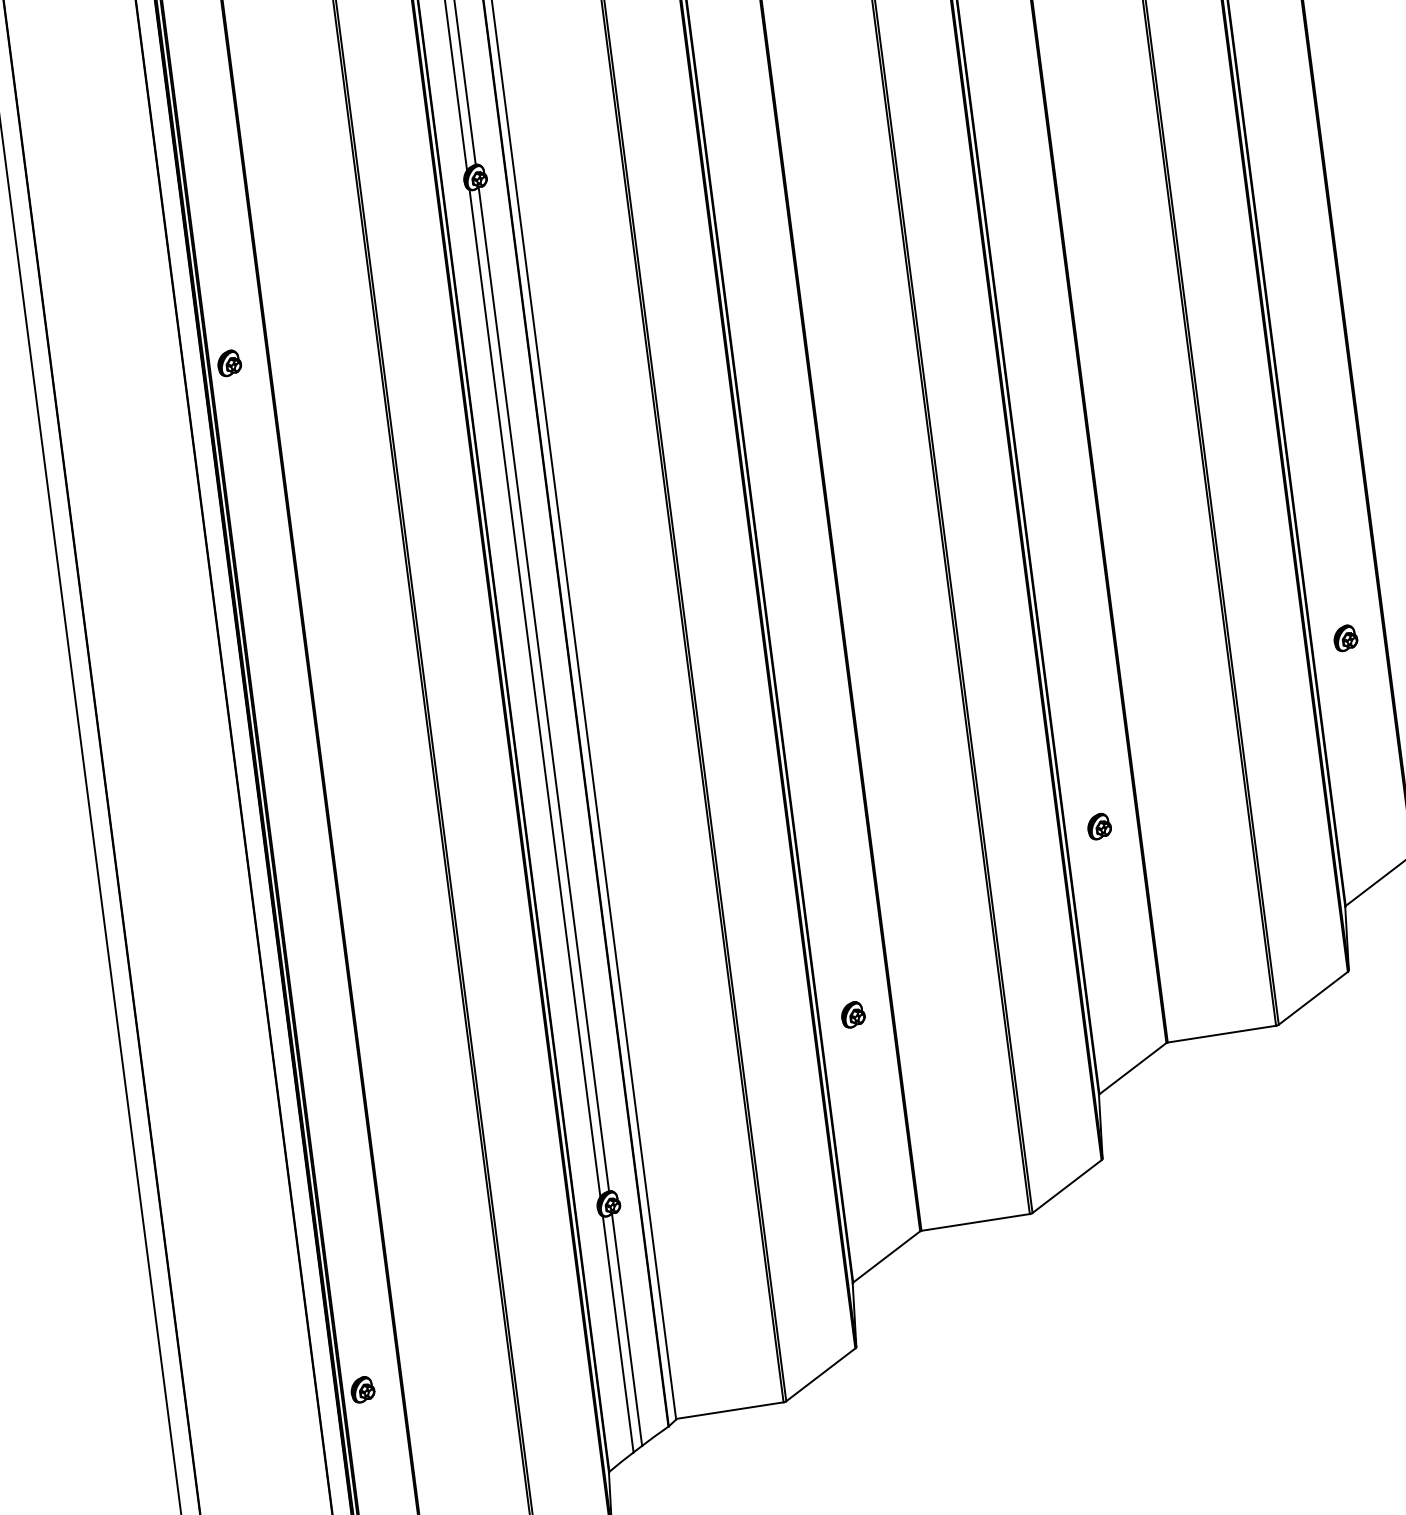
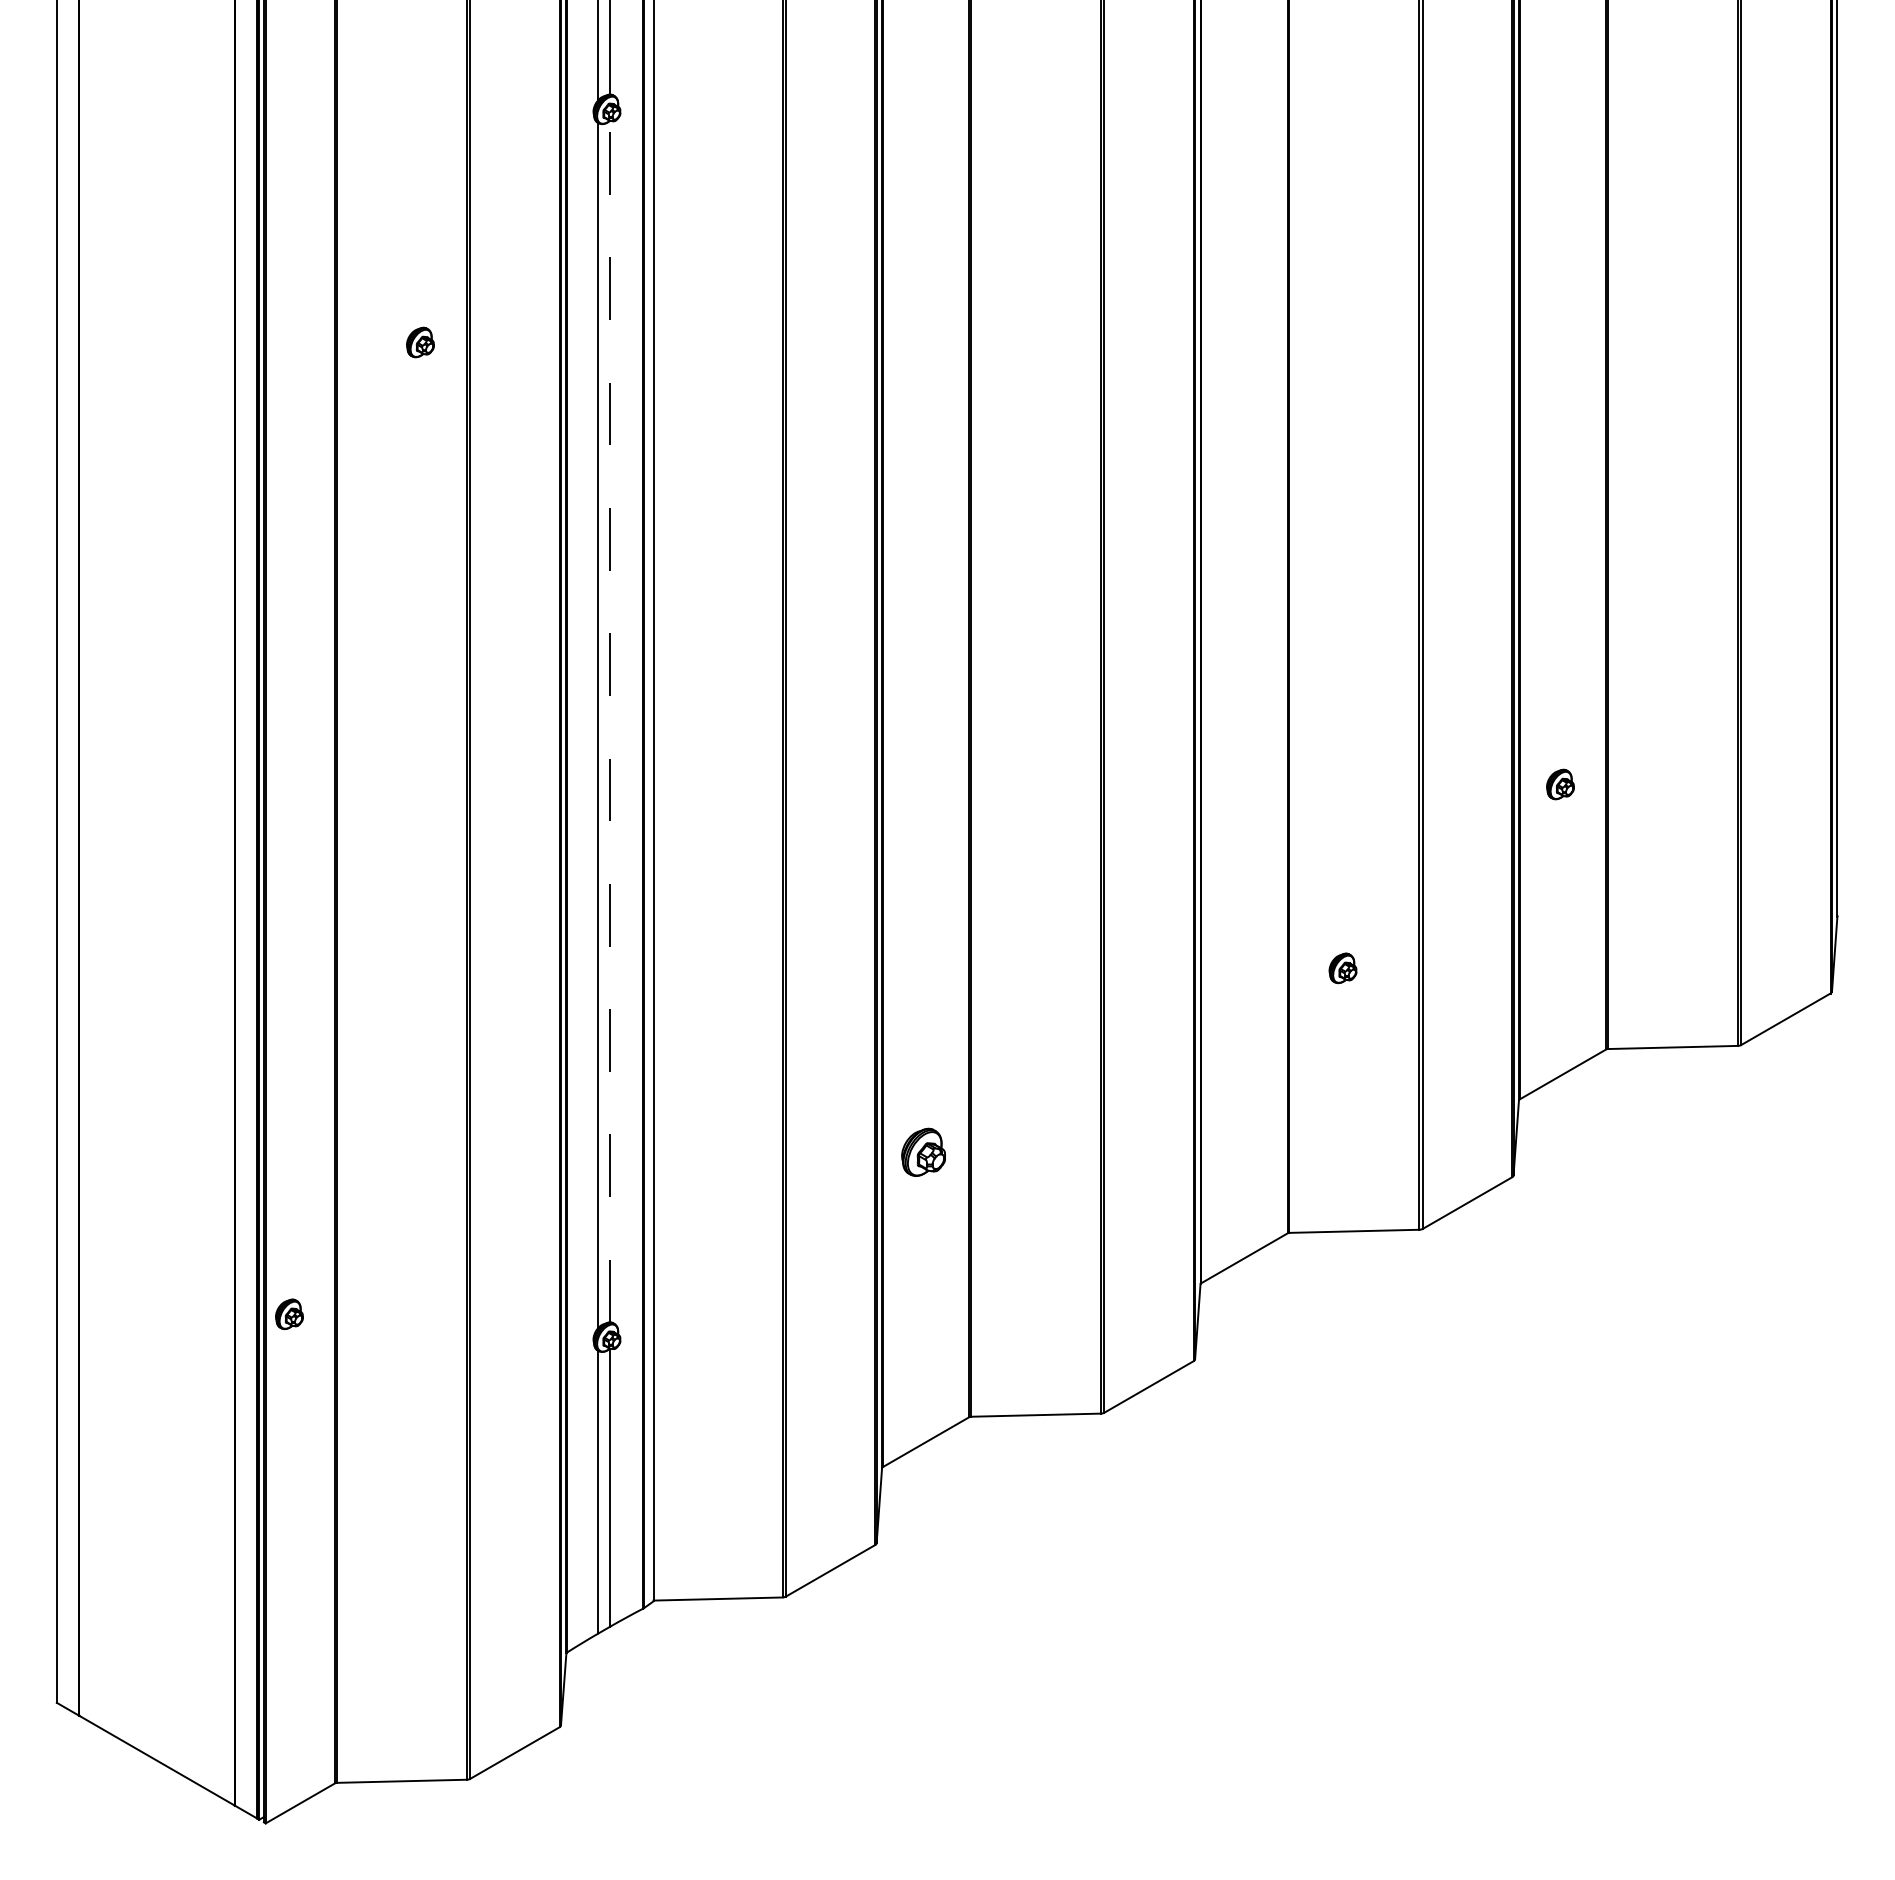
part: (229, 363) -> (420, 342), moved
line: (543, 688) -> (609, 721), solid -> dashed
part: (1098, 826) -> (1342, 968), moved
part: (852, 1014) -> (923, 1151), size x1.6
part: (362, 1389) -> (289, 1314), moved

